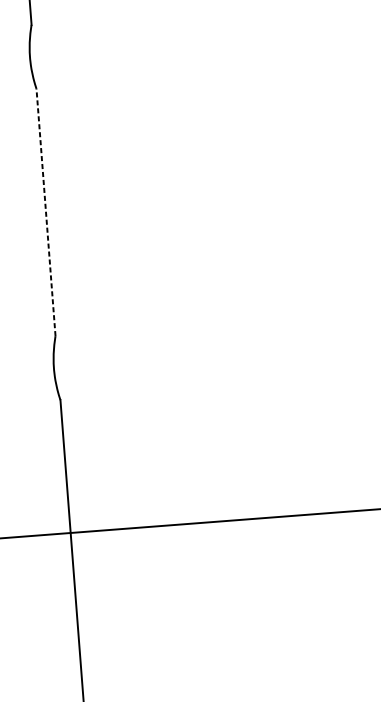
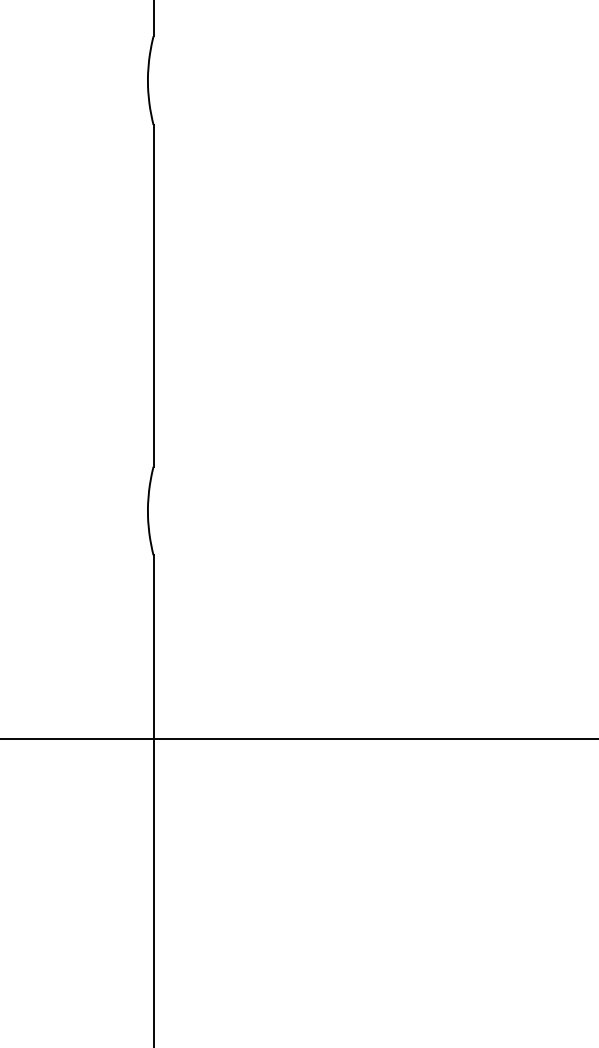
line: (45, 212) -> (153, 295), dashed -> solid

